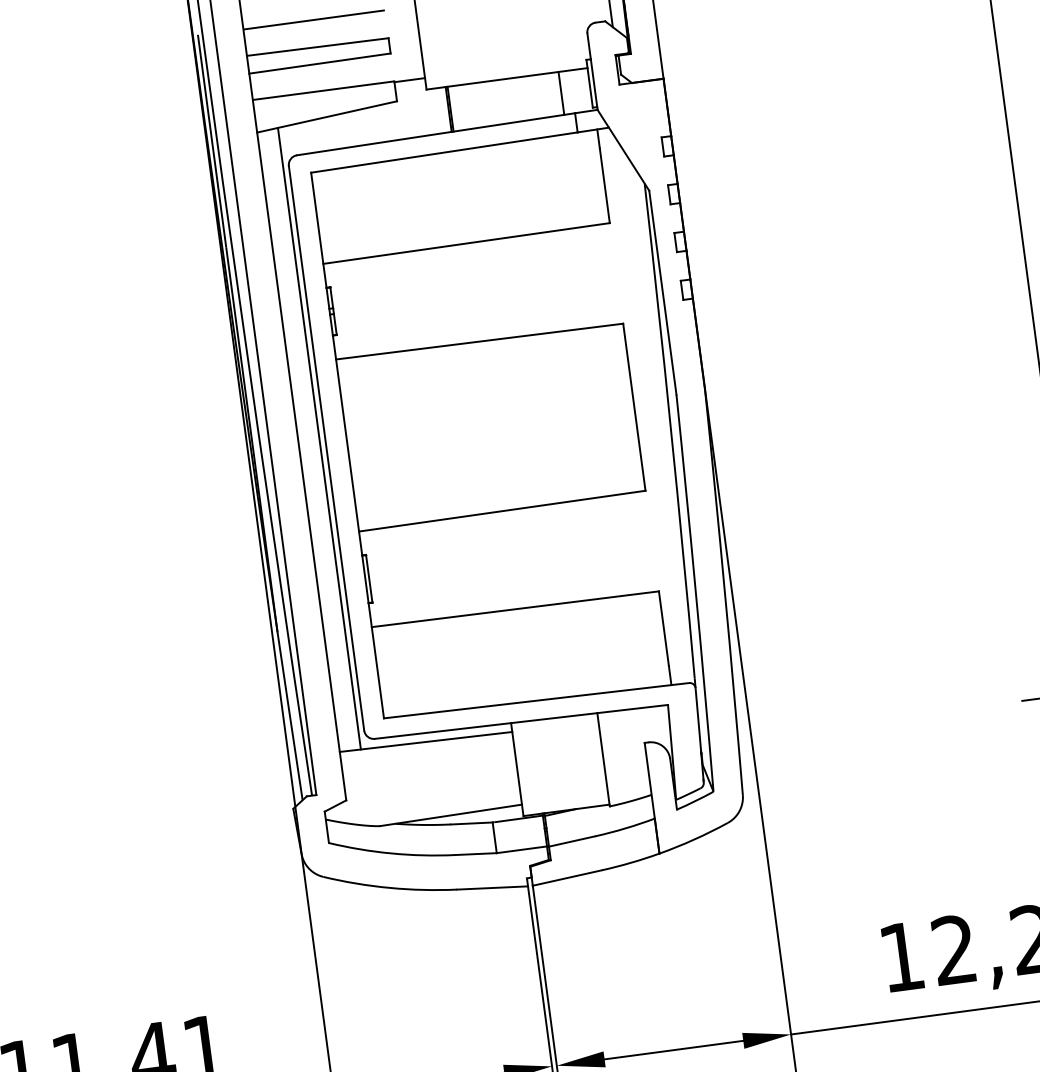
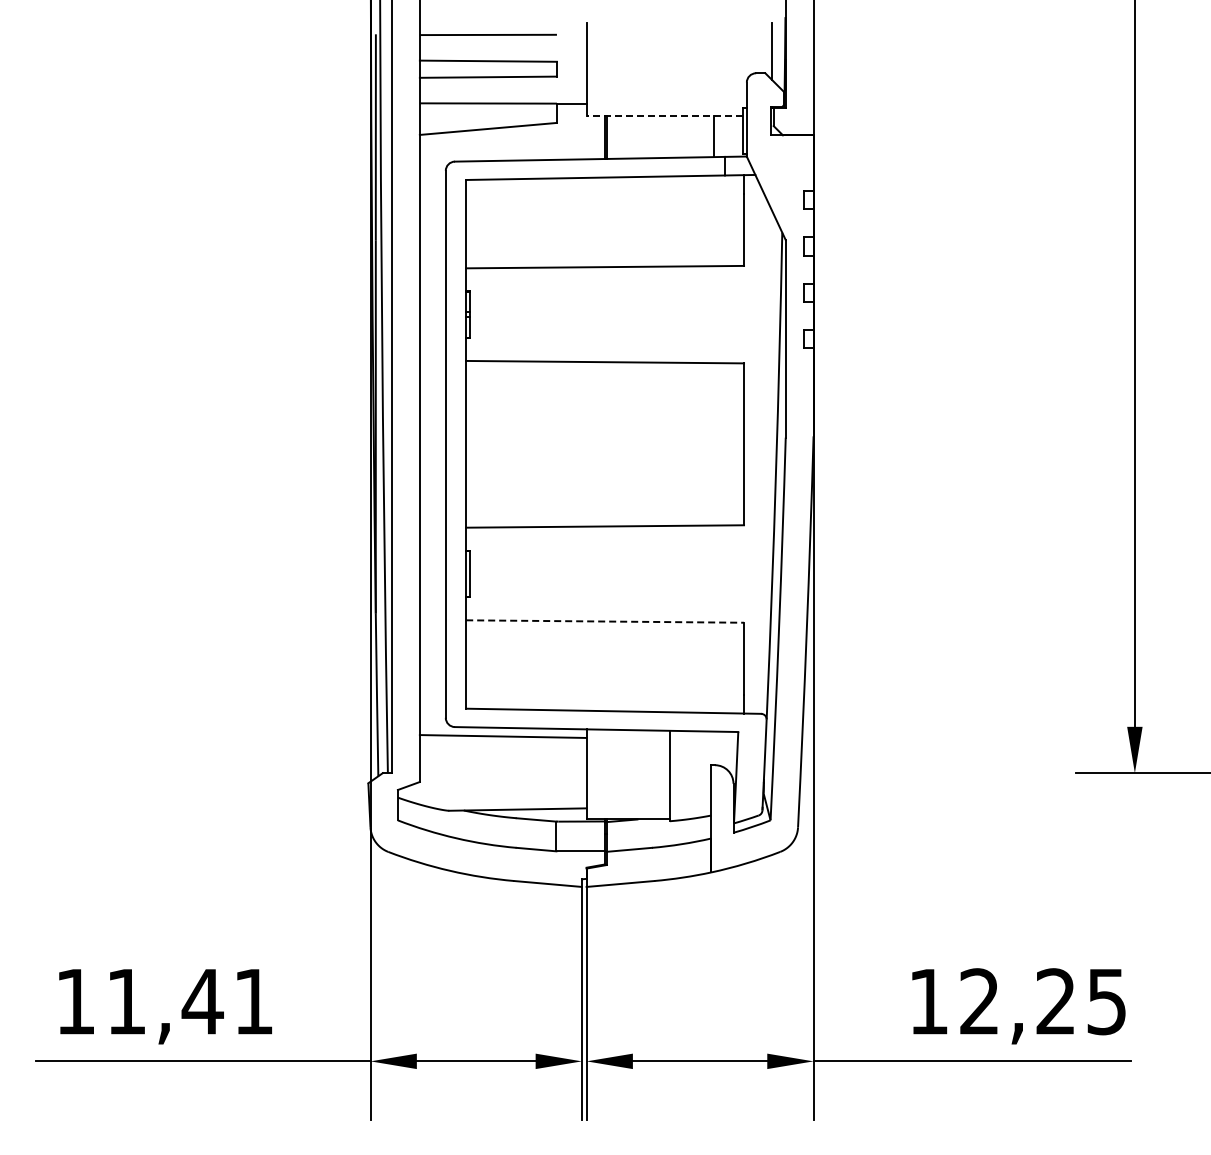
line: (506, 78) -> (664, 115), solid -> dashed
line: (319, 438) -> (440, 434), removed
line: (515, 609) -> (605, 621), solid -> dashed

